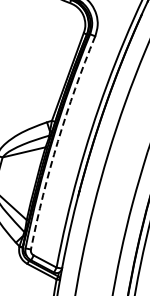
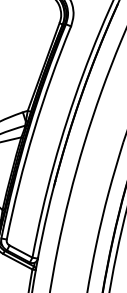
arc: (57, 141) -> (33, 131), dashed -> solid

